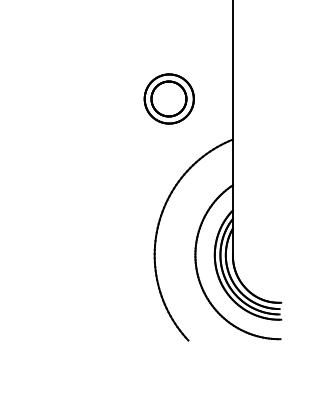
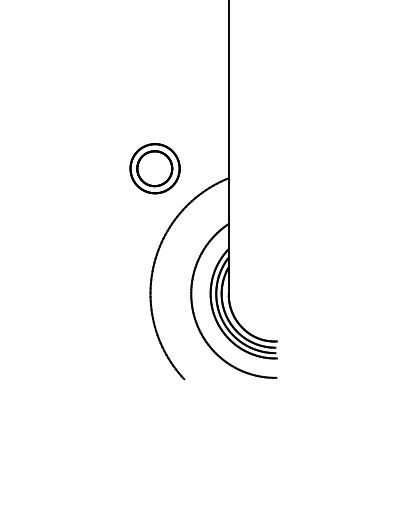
part: (168, 98) -> (154, 168), moved

